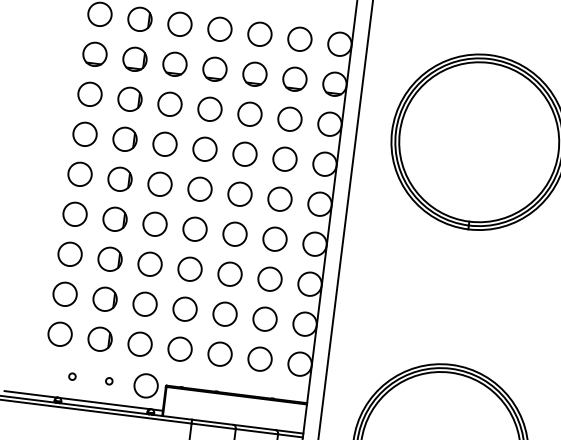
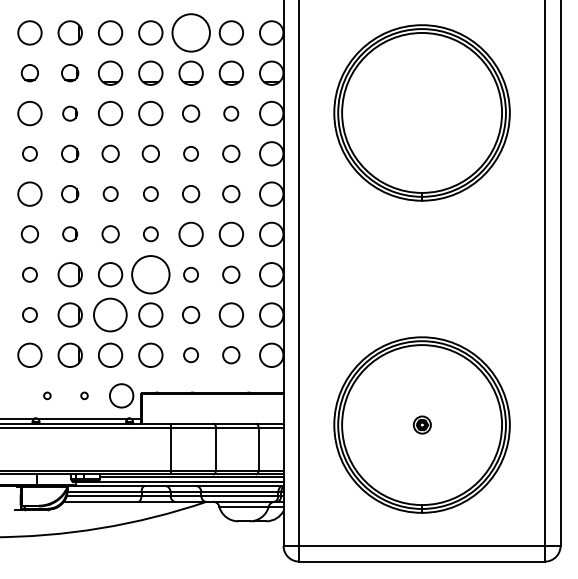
circle: (259, 33) -> (190, 32), size x1.6
part: (94, 53) -> (29, 72), size x0.7
part: (134, 58) -> (69, 72), size x0.7
part: (129, 99) -> (69, 113), size x0.6
circle: (249, 114) -> (190, 113), size x0.7
circle: (289, 119) -> (230, 113), size x0.6
circle: (84, 133) -> (29, 153), size x0.6
part: (124, 138) -> (69, 153), size x0.7
circle: (165, 143) -> (110, 153), size x0.7
circle: (204, 148) -> (150, 153), size x0.7
circle: (244, 153) -> (190, 153), size x0.6
circle: (284, 158) -> (230, 153), size x0.7
part: (119, 178) -> (69, 193), size x0.7
circle: (160, 183) -> (110, 193), size x0.6
circle: (199, 188) -> (150, 193), size x0.6
circle: (239, 193) -> (190, 193), size x0.7
circle: (279, 198) -> (230, 193), size x0.7
circle: (74, 213) -> (29, 233), size x0.7
part: (114, 218) -> (69, 233), size x0.6
circle: (155, 223) -> (110, 233), size x0.7
circle: (194, 228) -> (150, 233), size x0.6
circle: (69, 254) -> (29, 274), size x0.6
circle: (189, 268) -> (150, 274), size x1.6
circle: (229, 273) -> (190, 274), size x0.6
circle: (269, 278) -> (230, 274), size x0.7
circle: (64, 293) -> (29, 314), size x0.6
circle: (145, 303) -> (110, 314), size x1.4
circle: (224, 313) -> (190, 314), size x0.7
circle: (219, 353) -> (190, 354), size x0.6
circle: (259, 358) -> (230, 354), size x0.7

